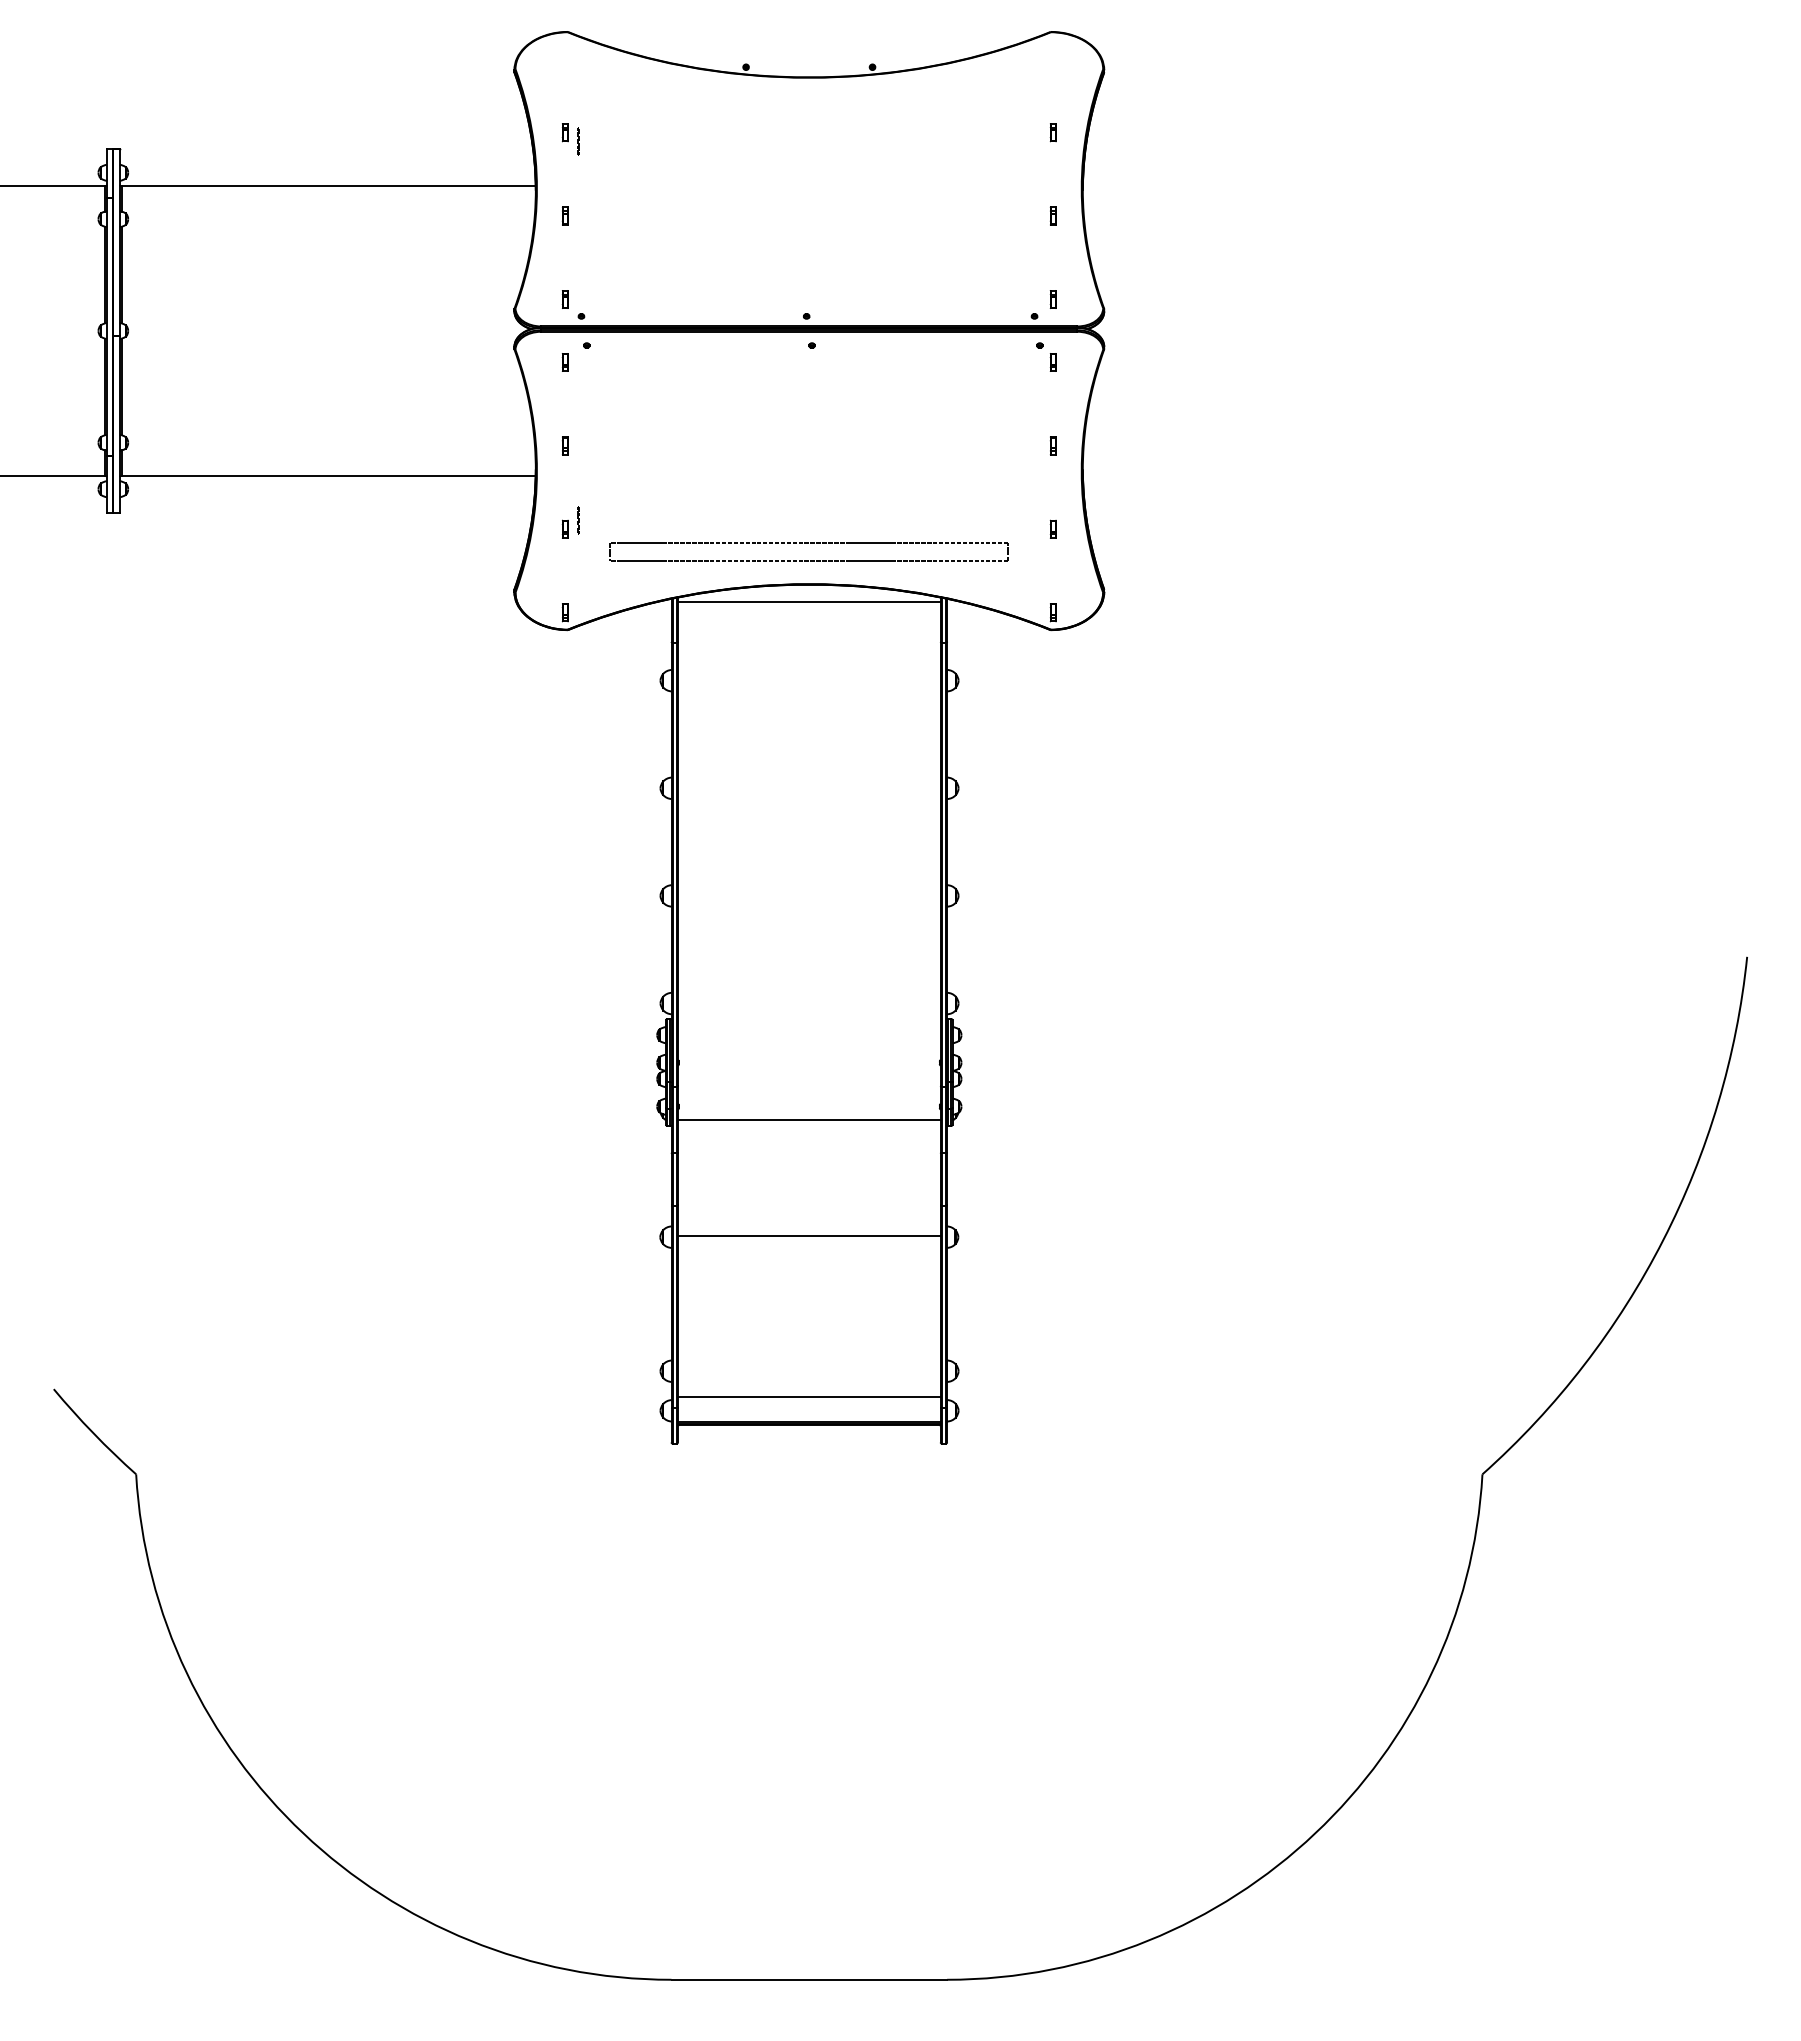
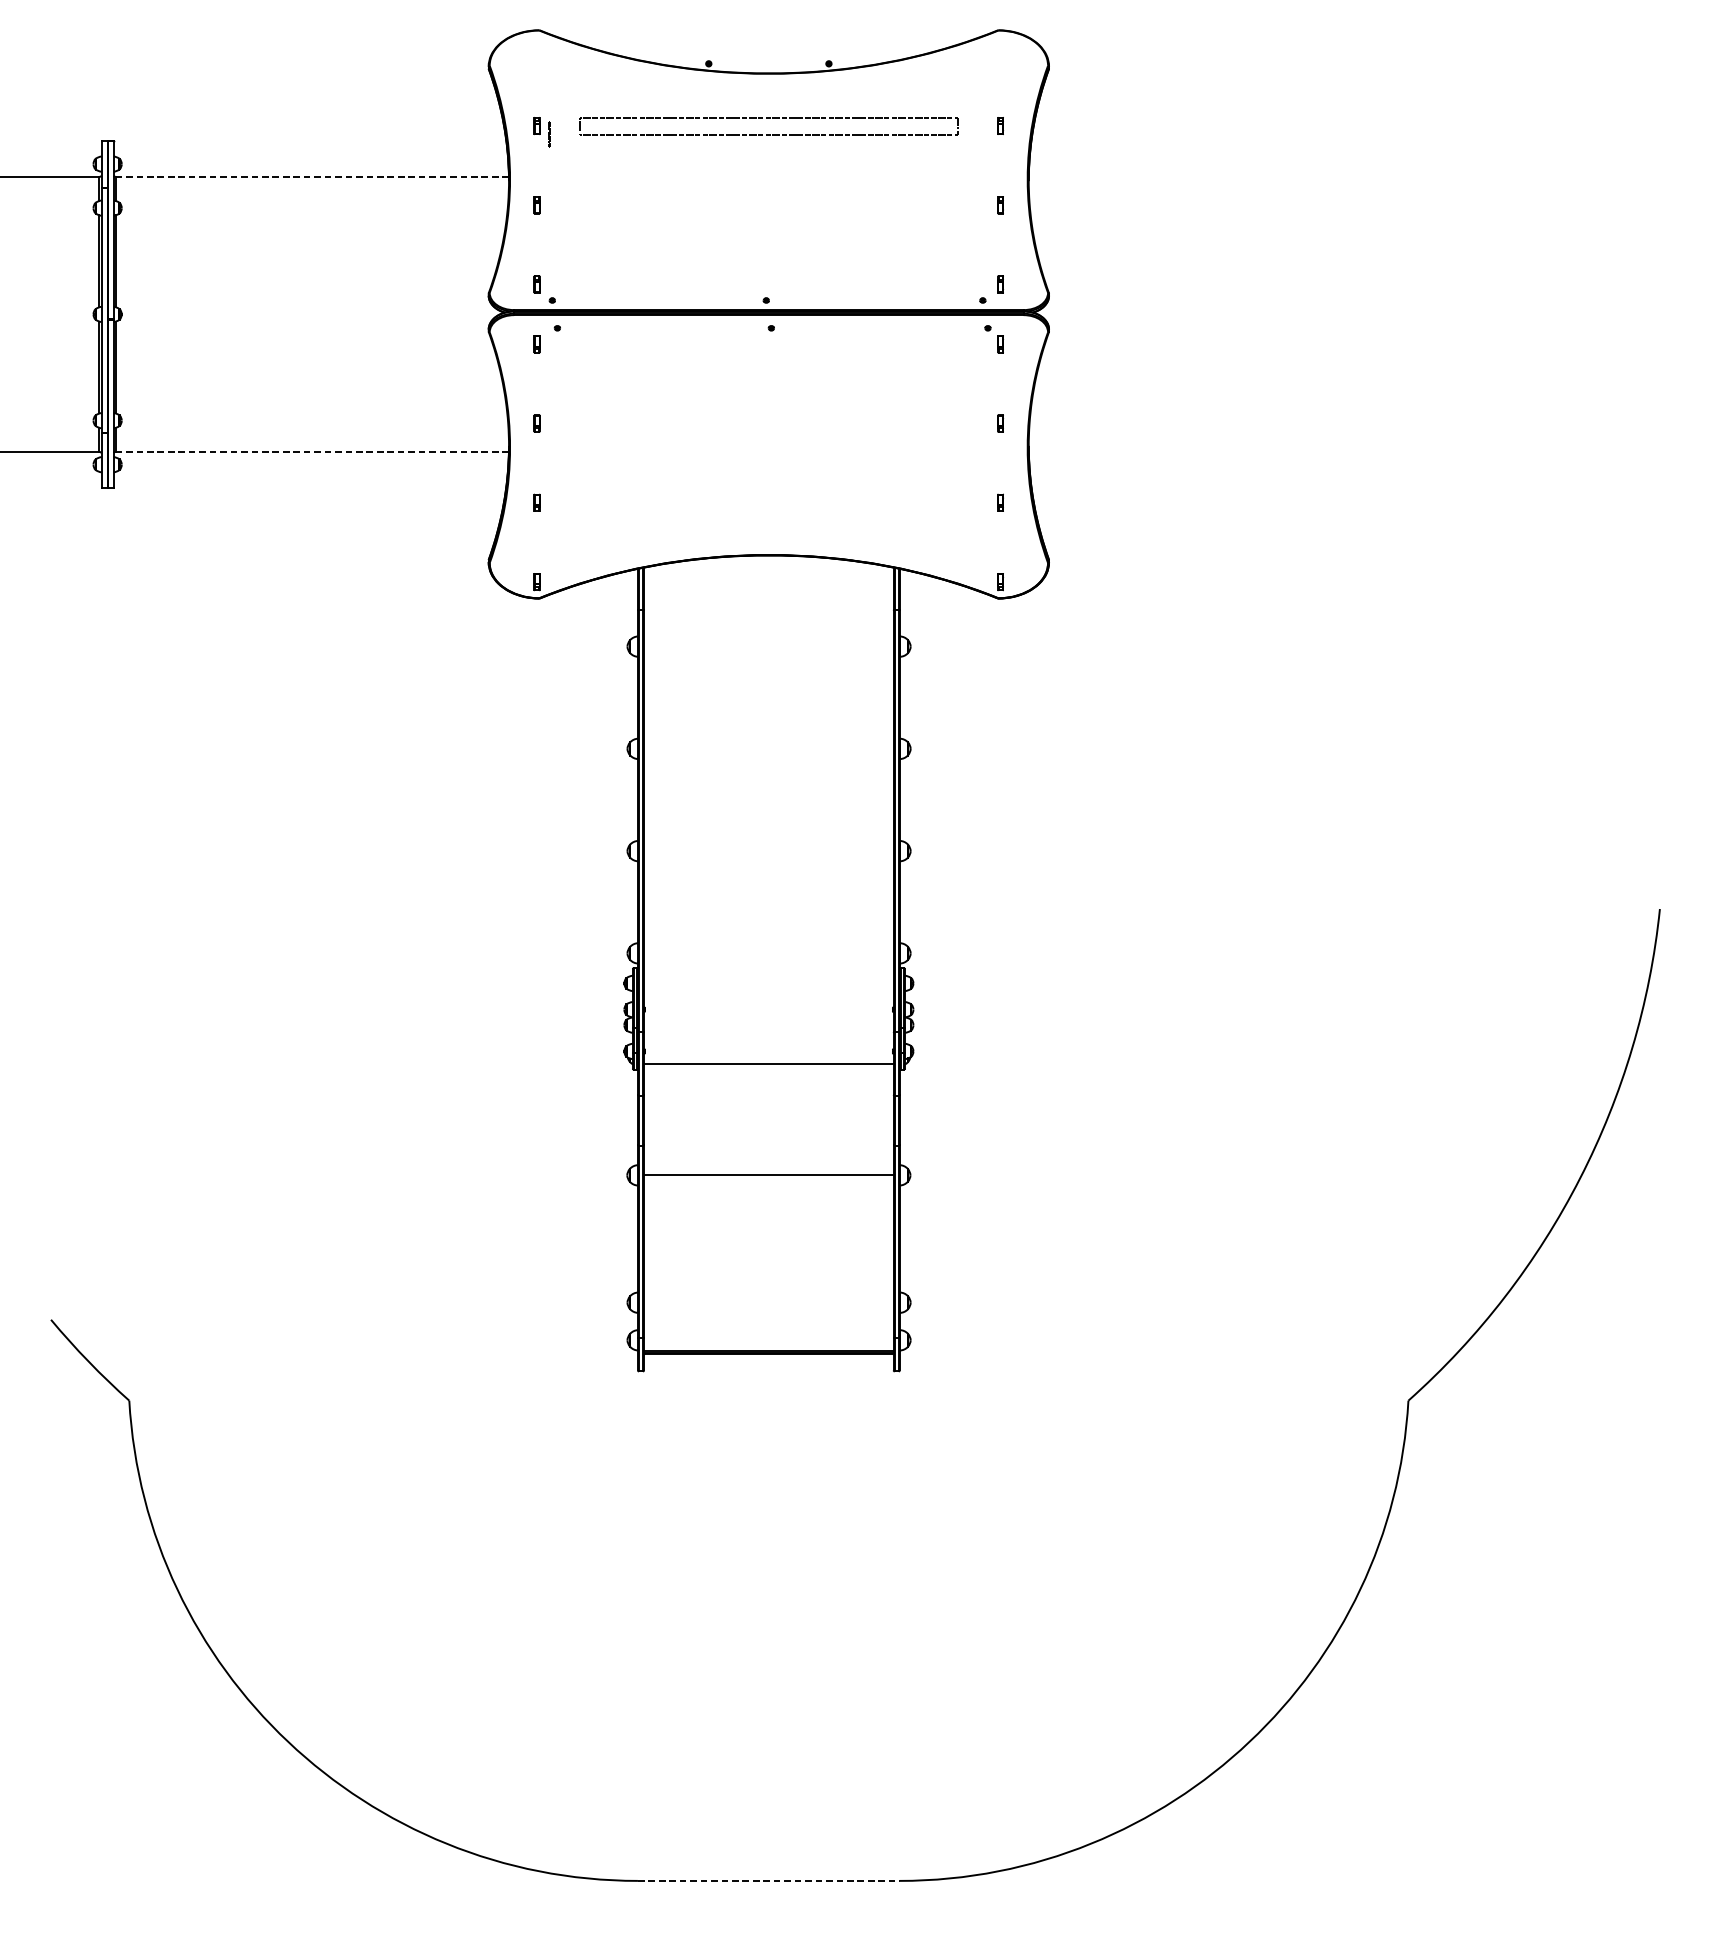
line: (328, 186) -> (312, 177), solid -> dashed
line: (328, 475) -> (312, 451), solid -> dashed
line: (578, 520) -> (549, 494), removed
part: (808, 543) -> (768, 118), moved
line: (808, 601) -> (768, 571), removed
line: (808, 1396) -> (768, 1326), removed
line: (809, 1979) -> (769, 1880), solid -> dashed

